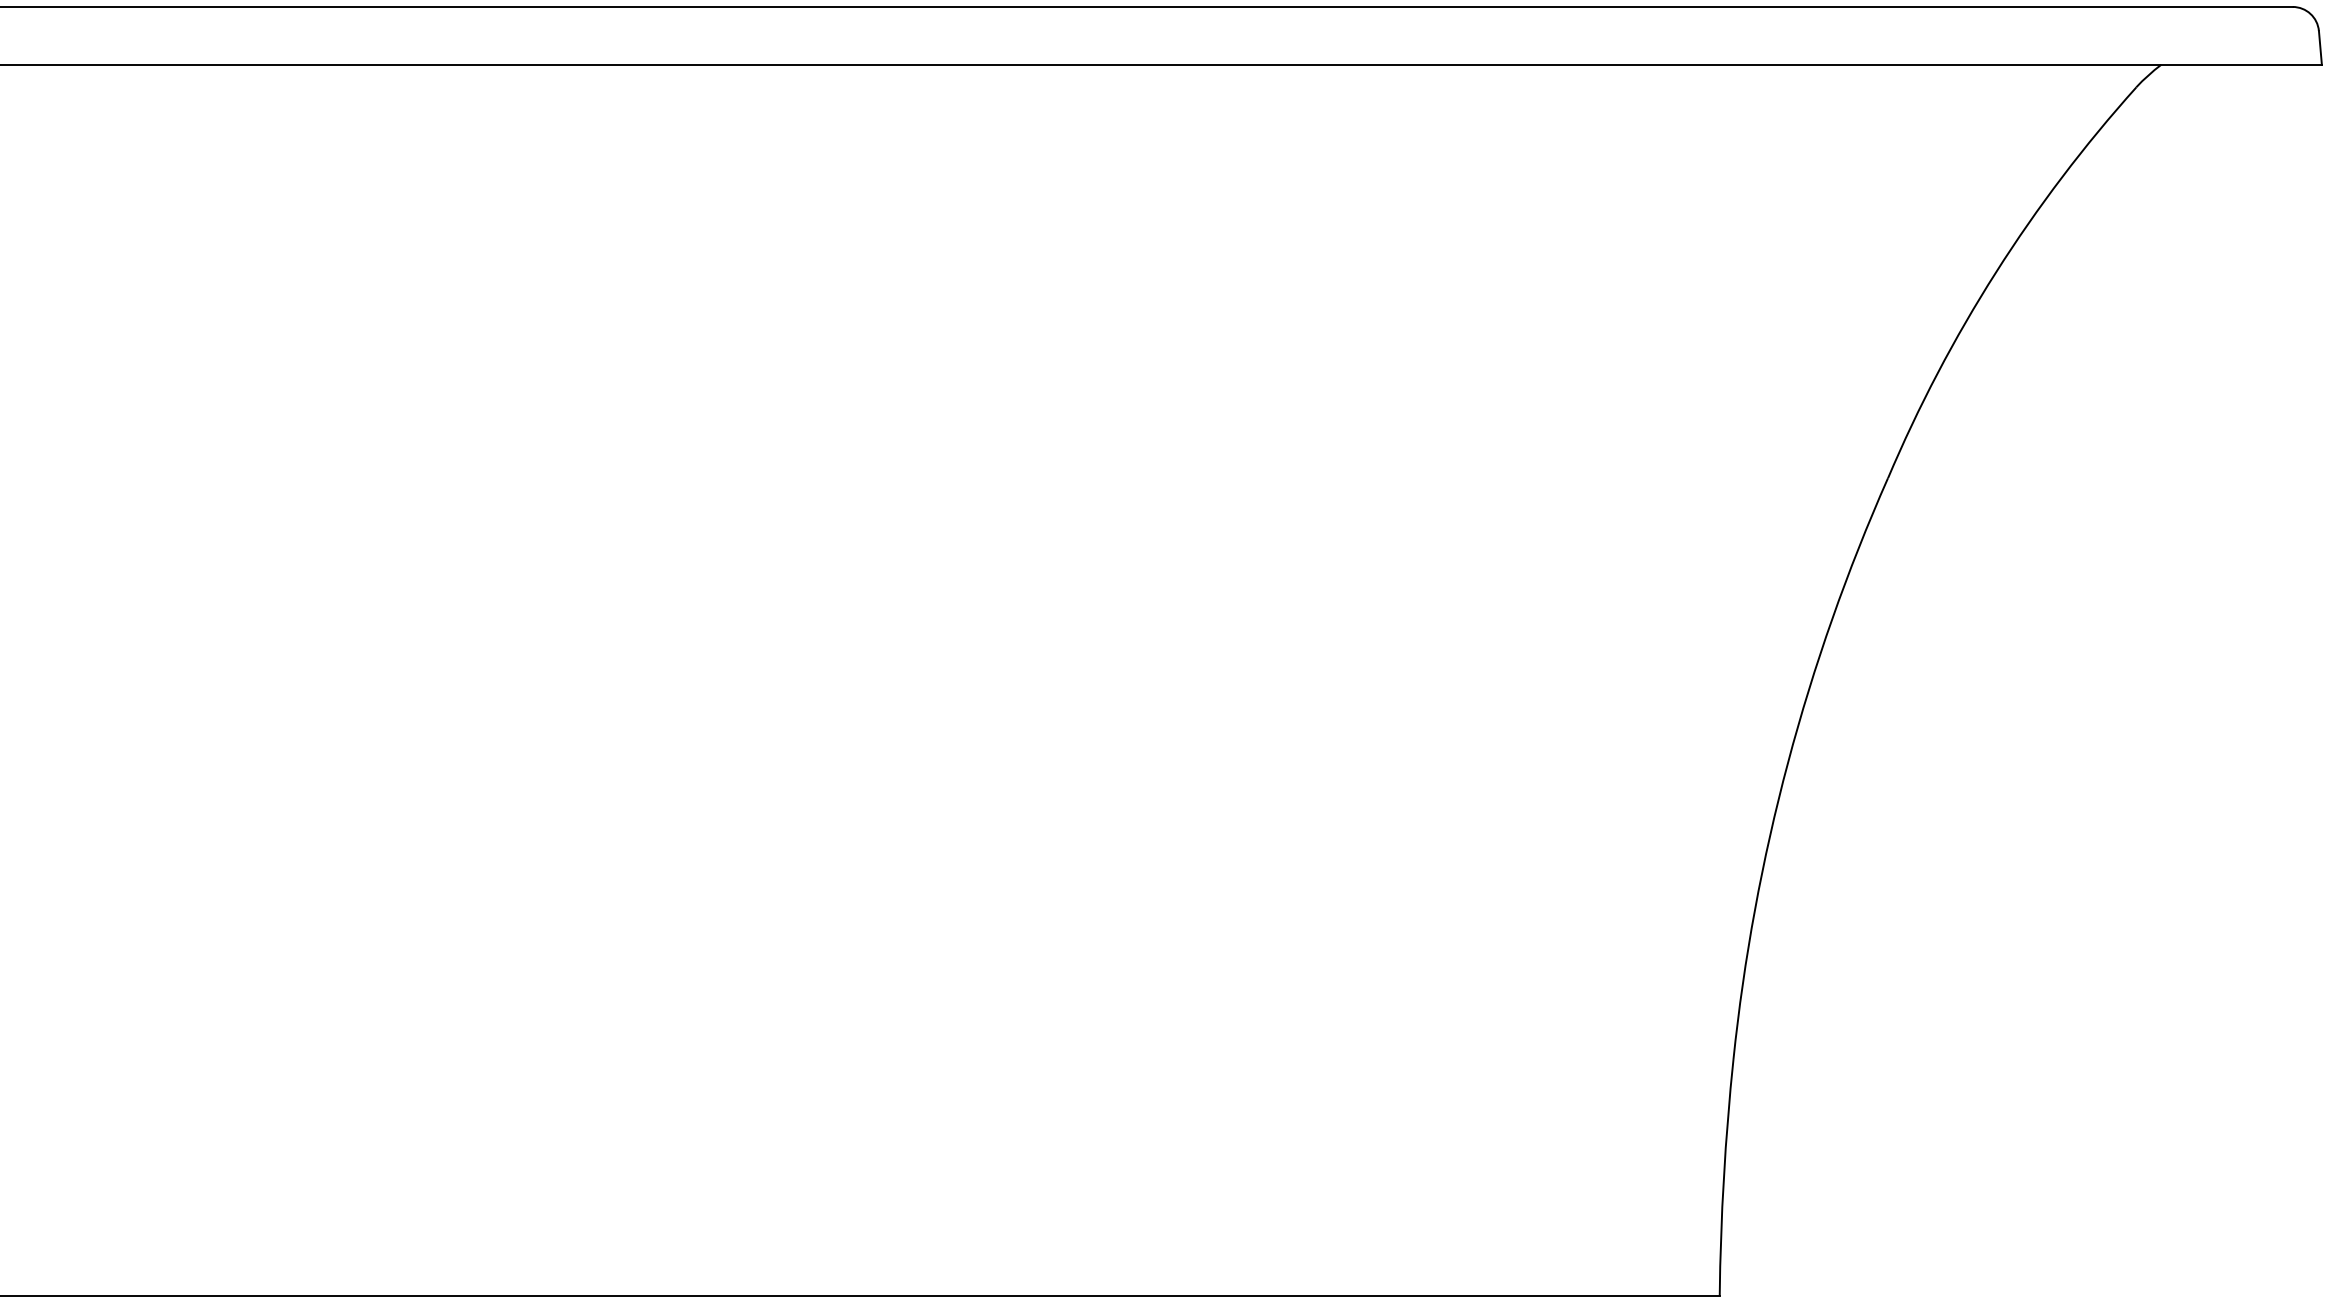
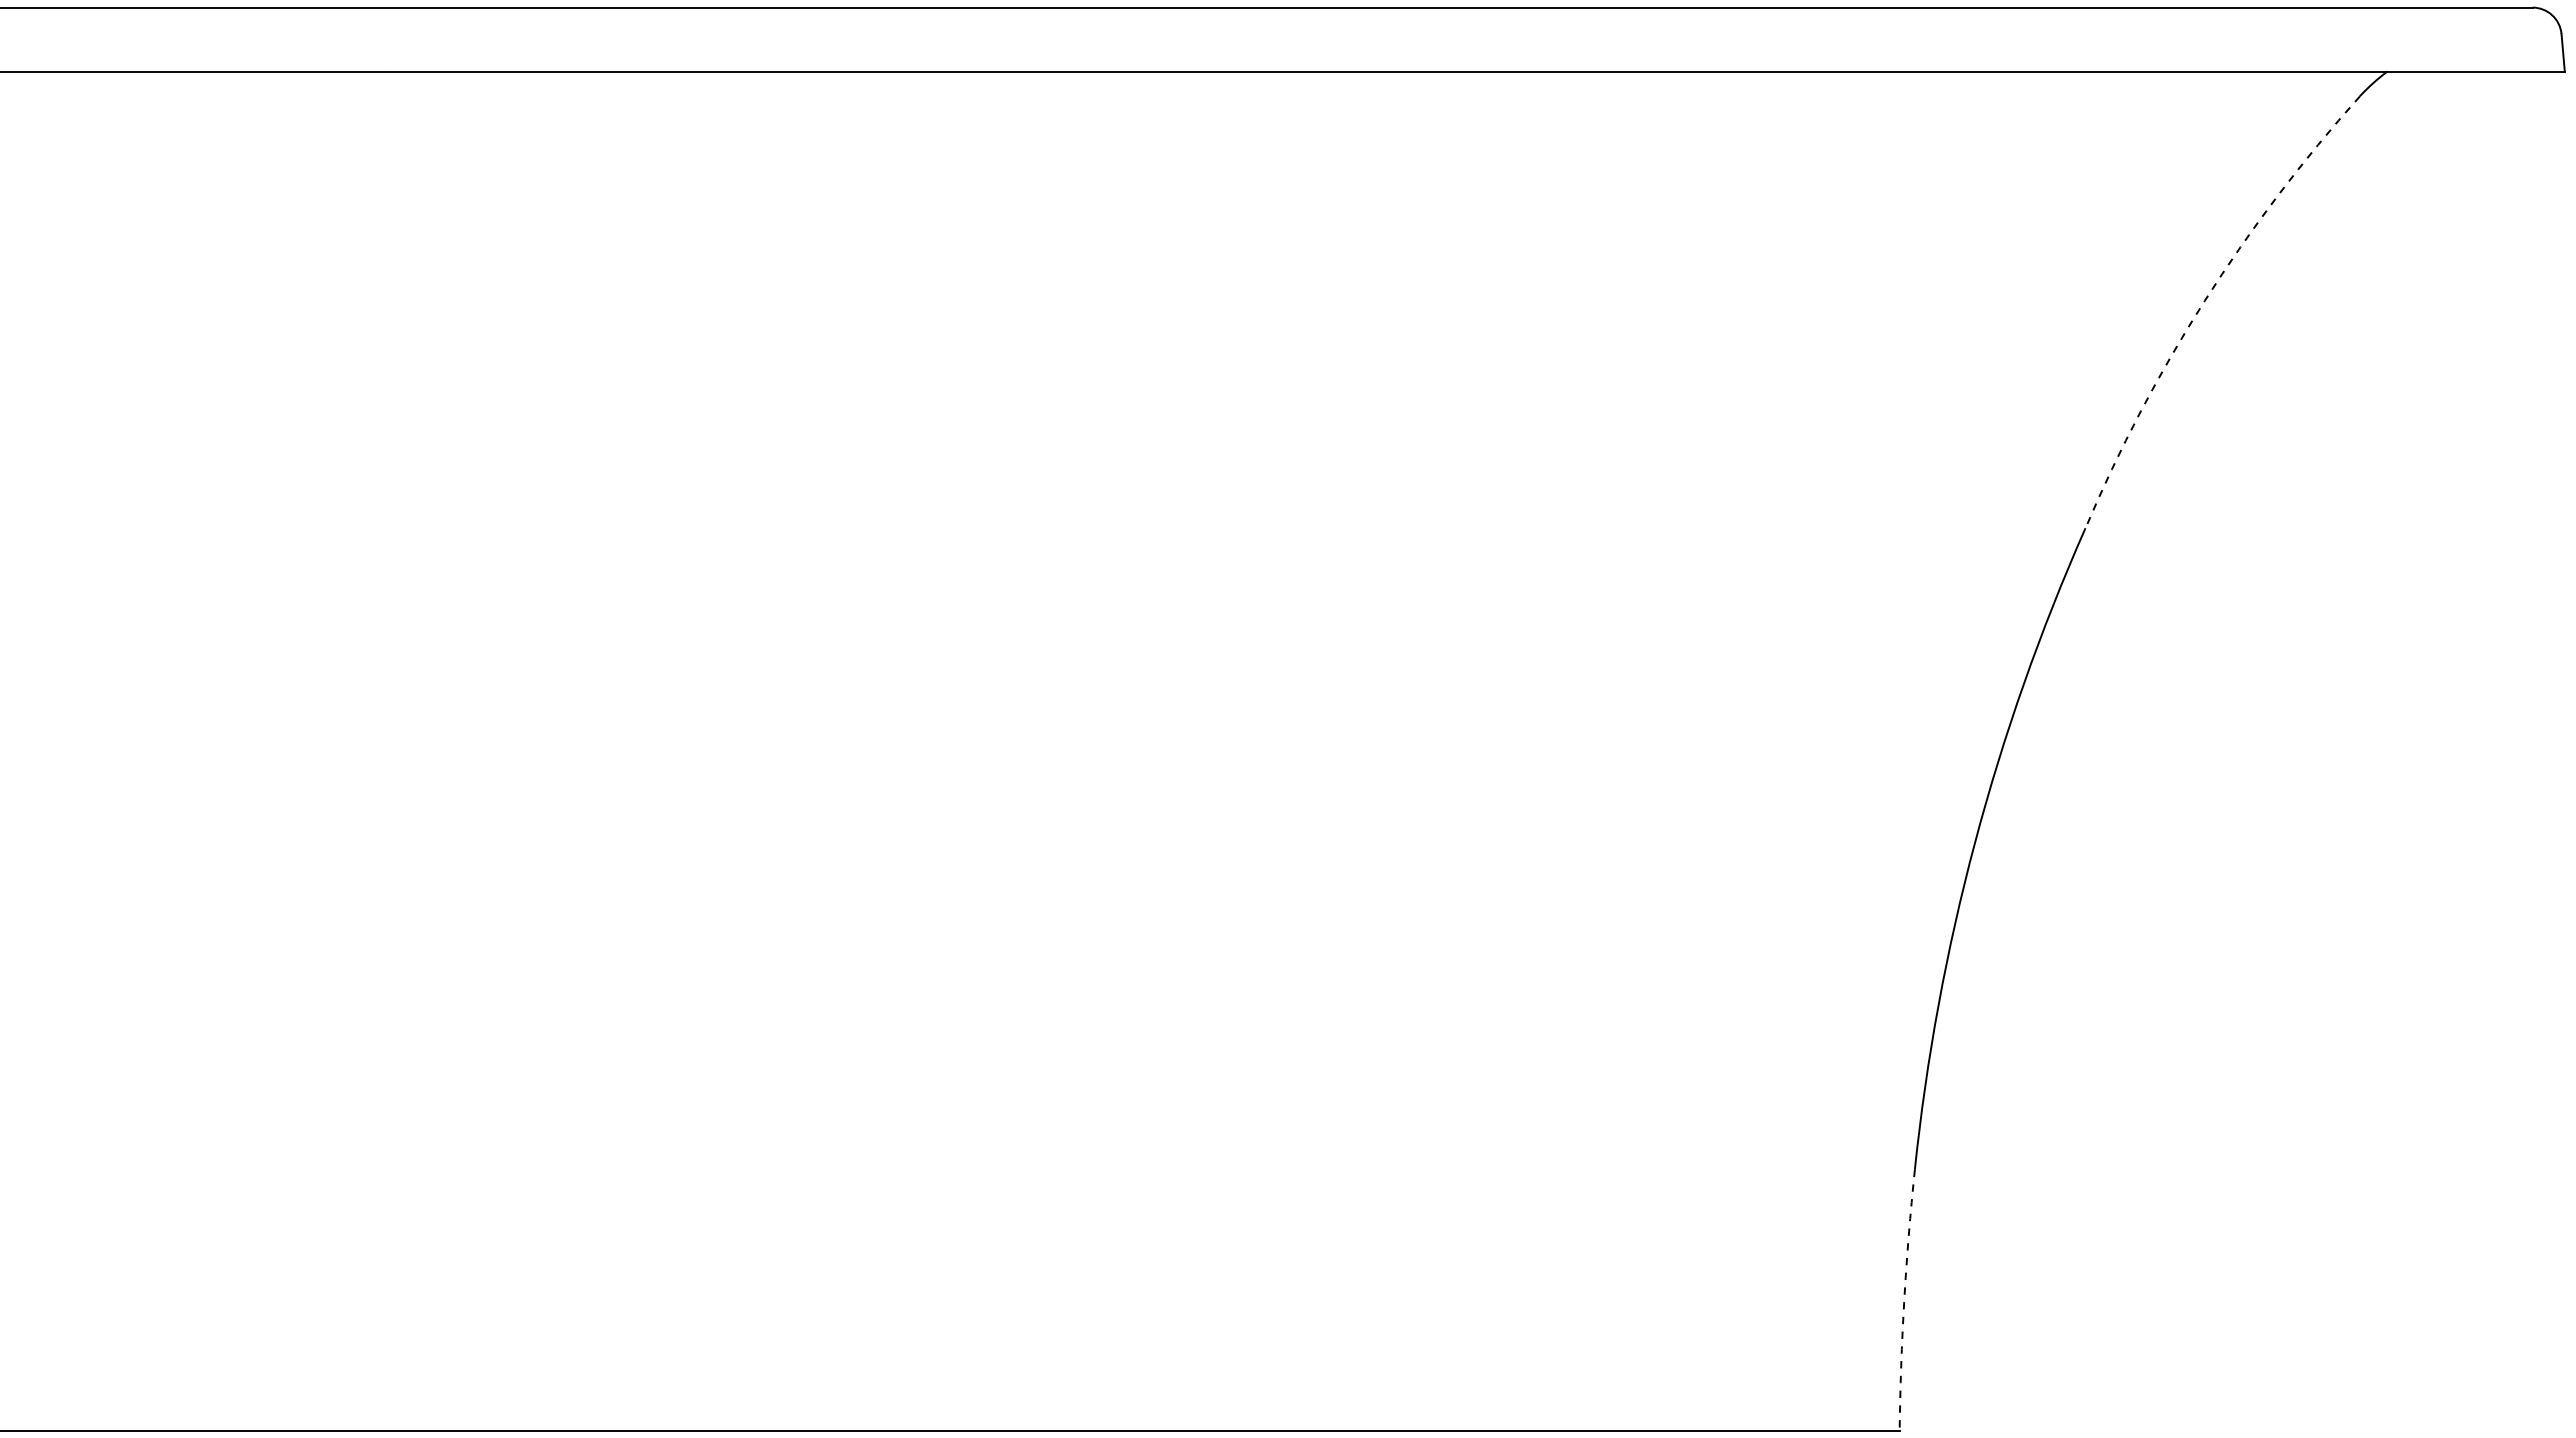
arc: (1995, 272) -> (2204, 300), solid -> dashed
arc: (1724, 1177) -> (1904, 1300), solid -> dashed

